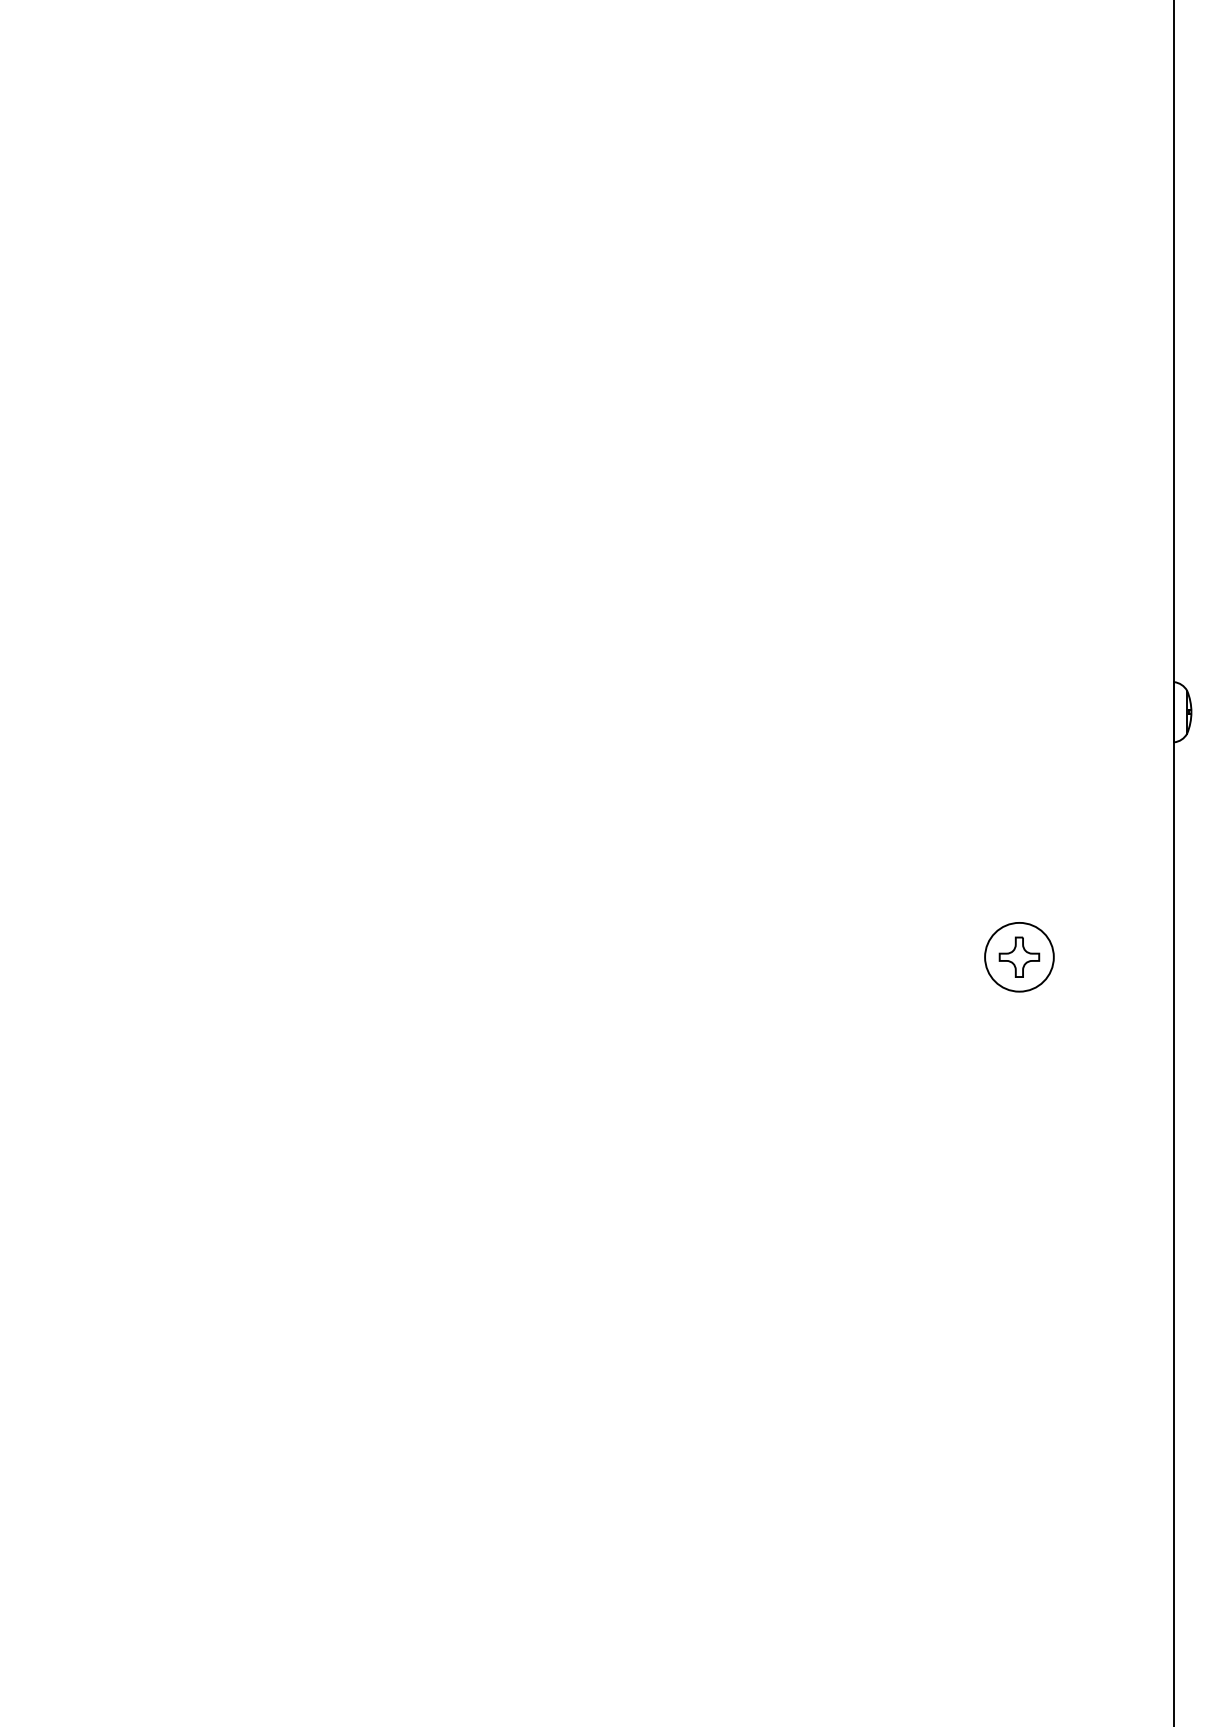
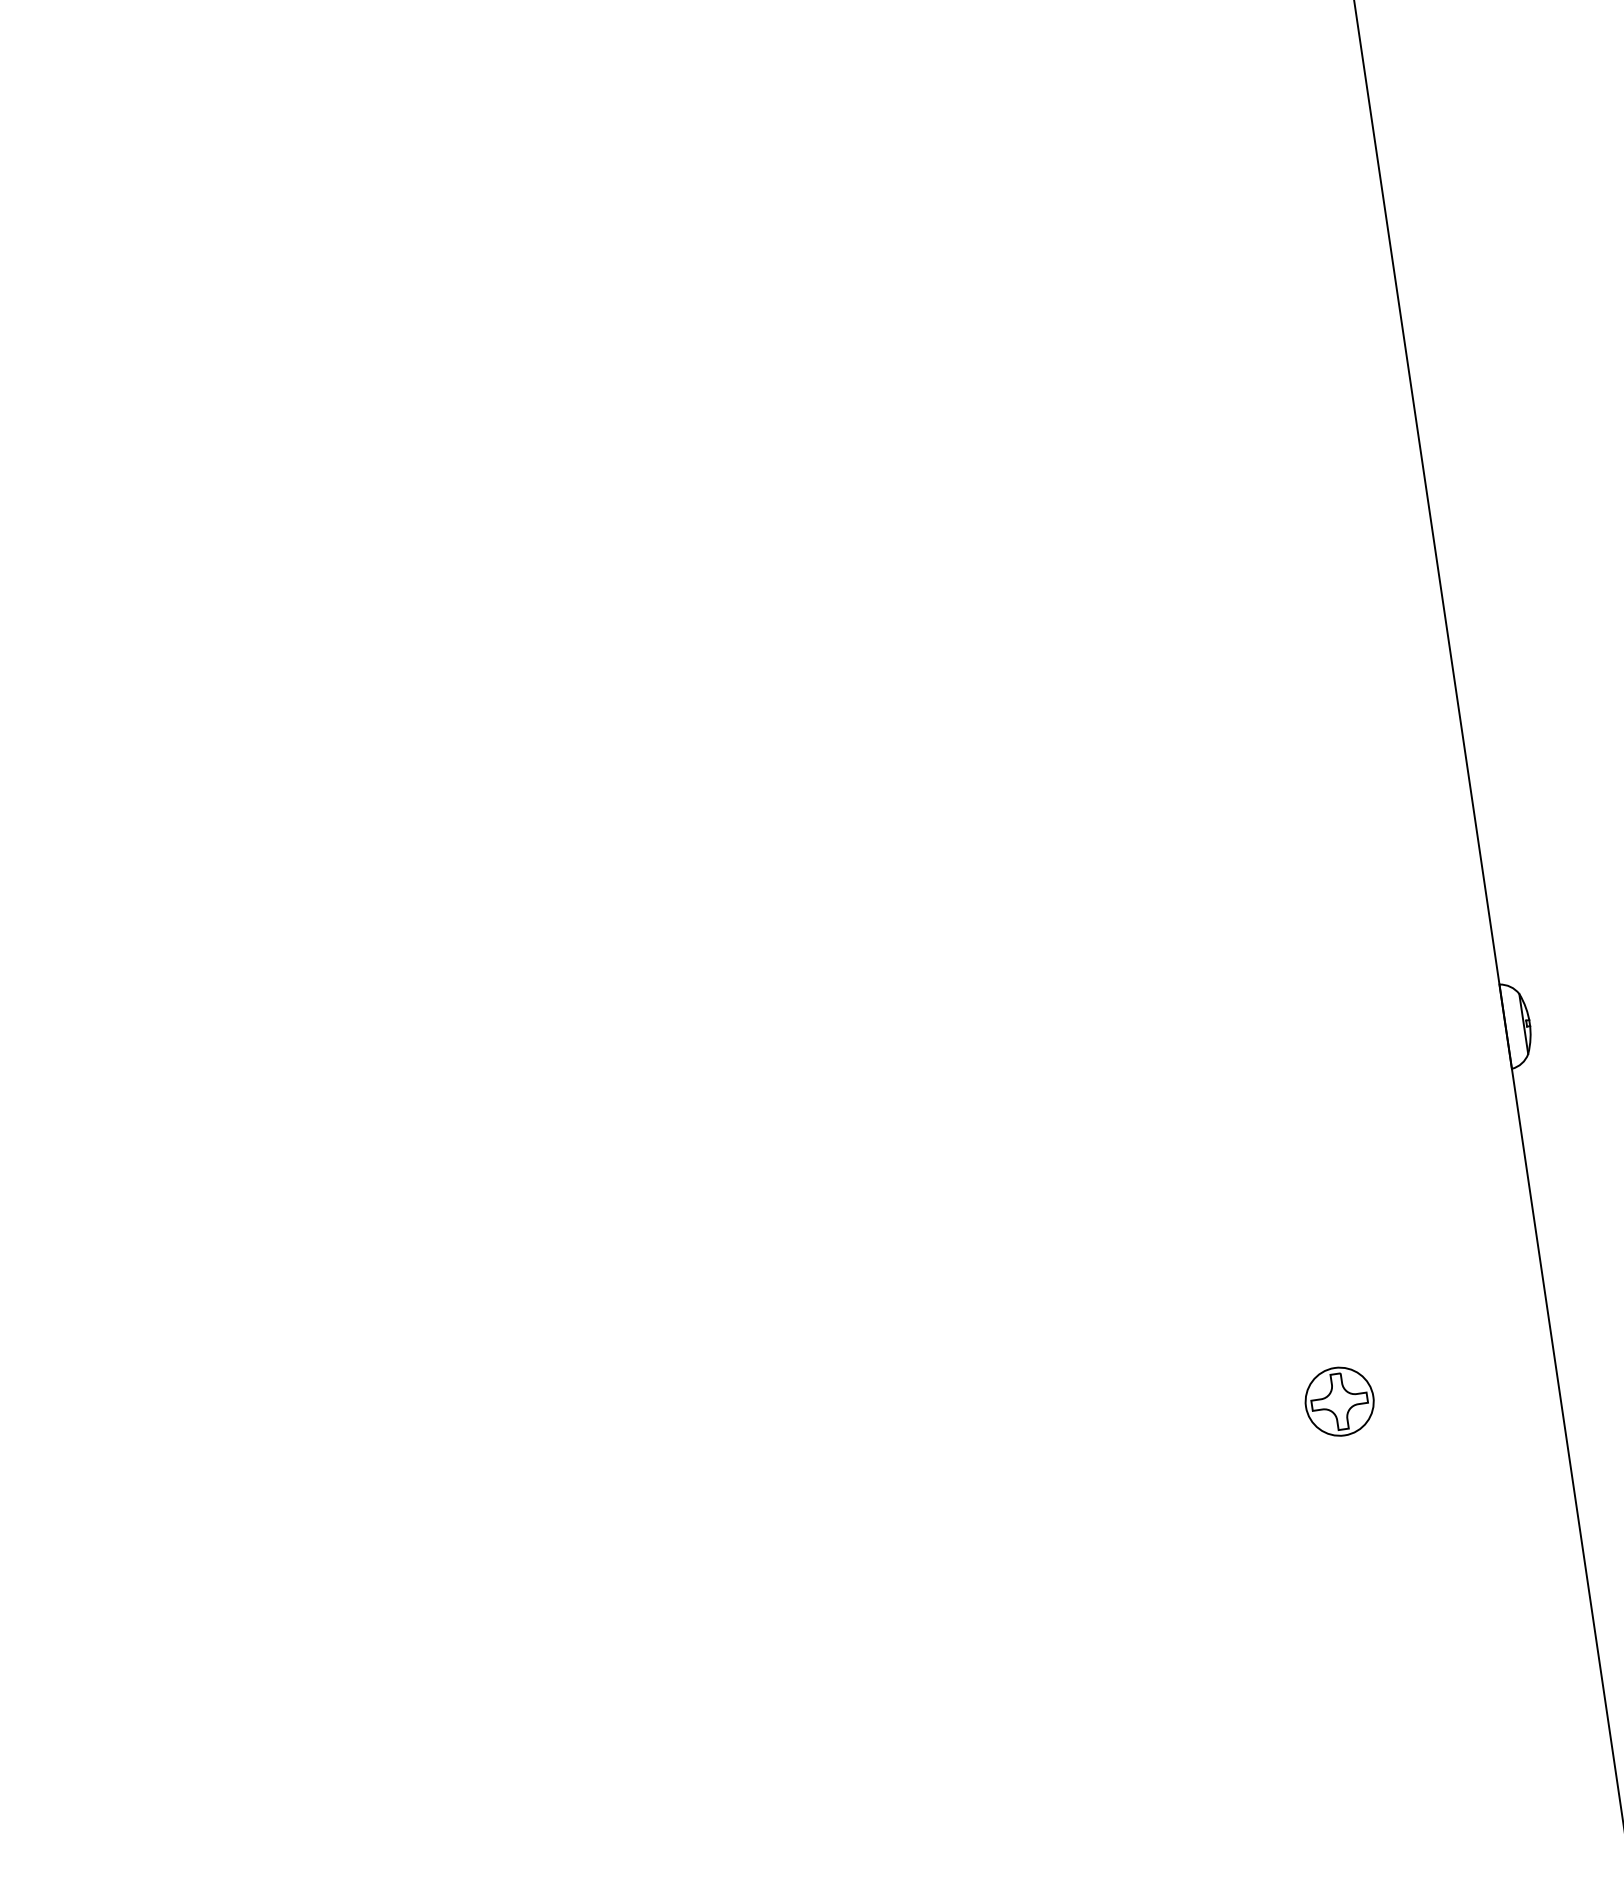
circle: (1019, 956) -> (1339, 1400), size x0.7

